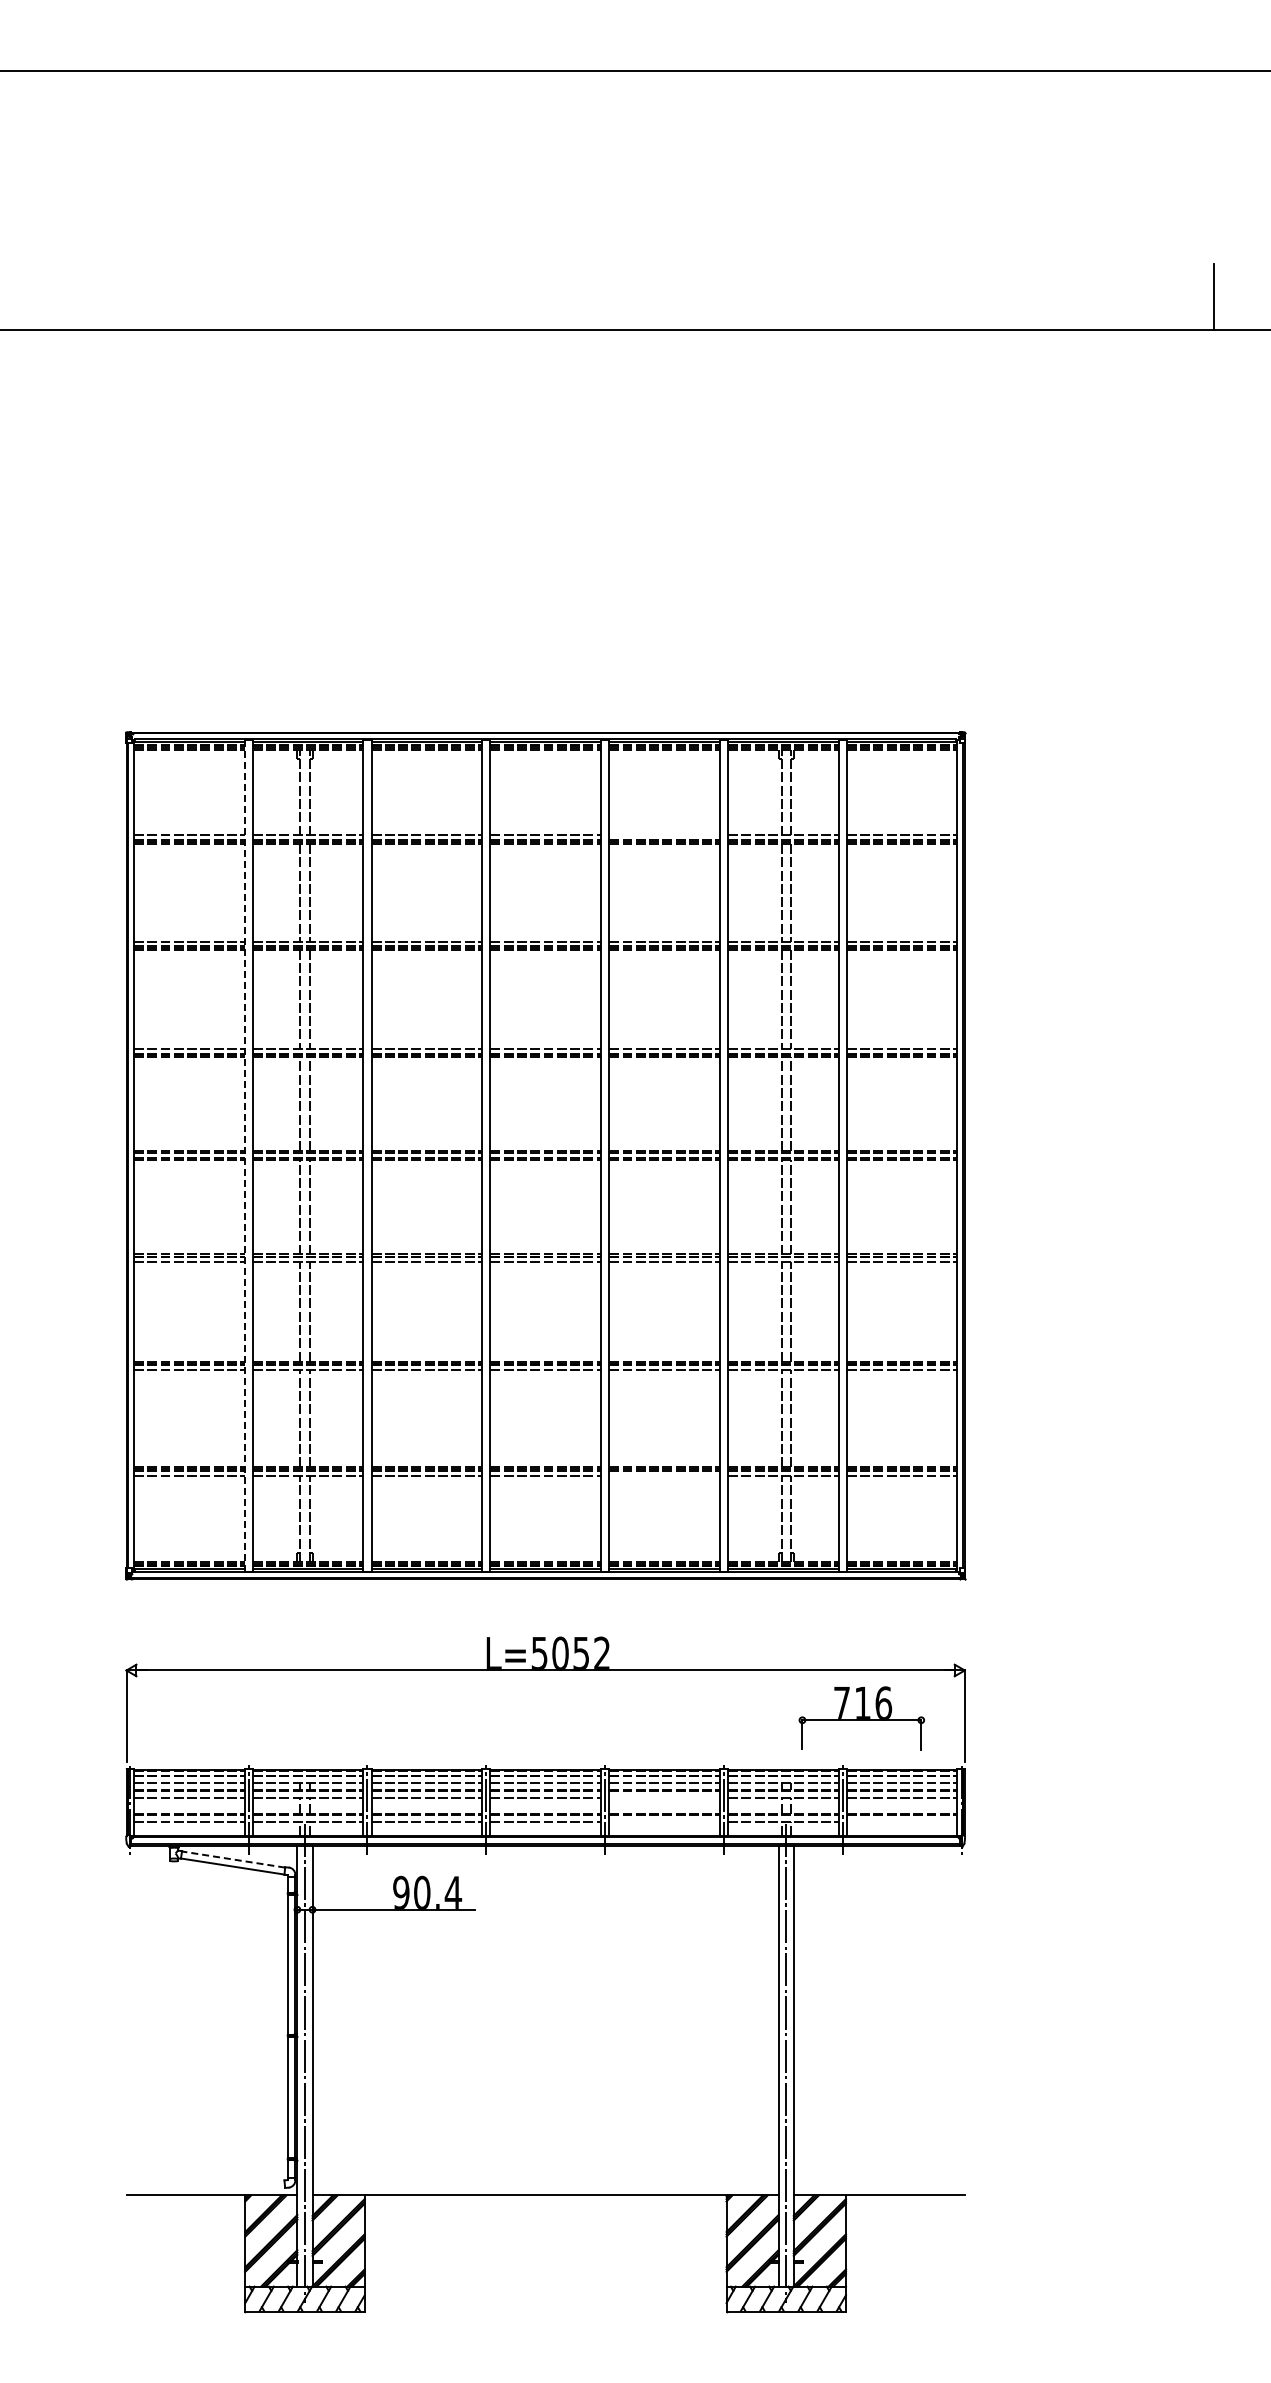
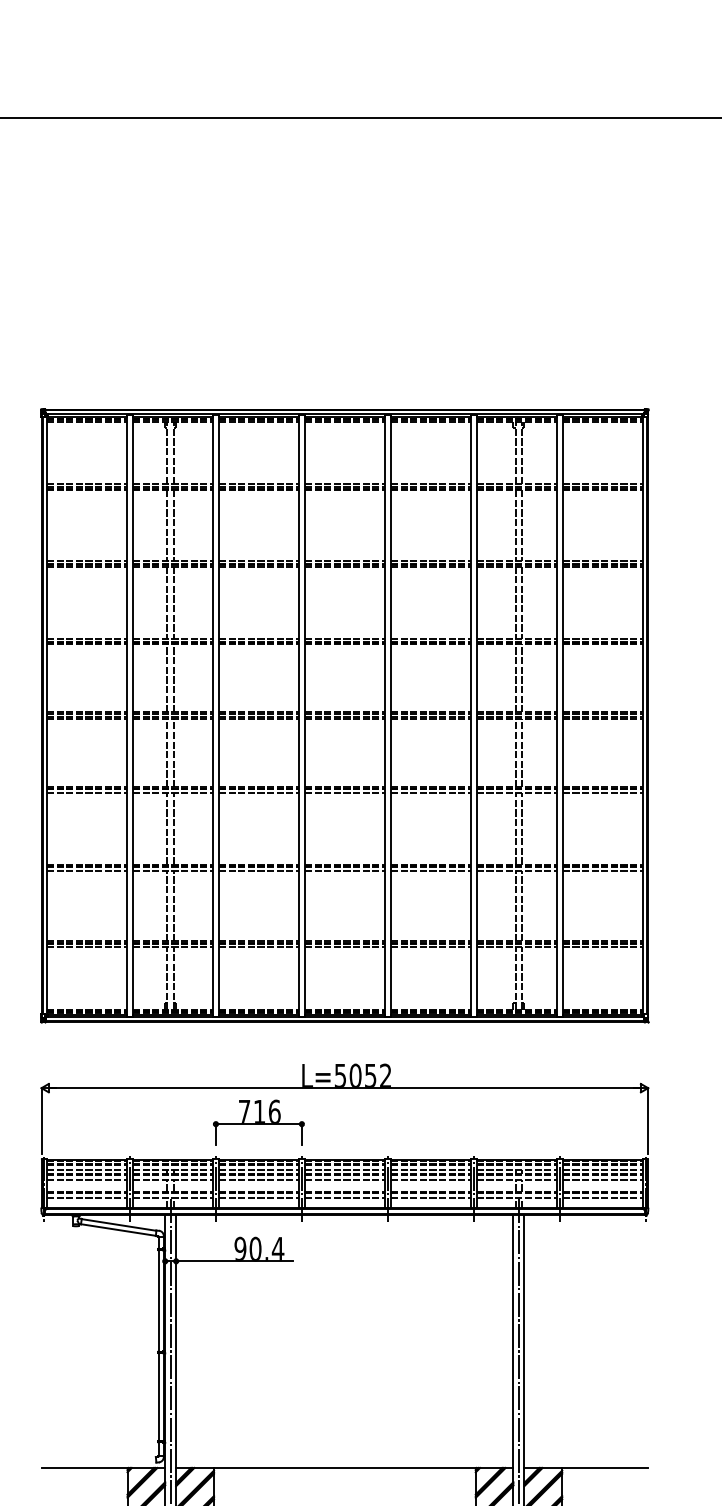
line: (664, 835) -> (430, 483), added
line: (244, 1155) -> (126, 715), dashed -> solid
line: (664, 1475) -> (430, 947), added
part: (861, 1718) -> (258, 1122), moved
line: (664, 1798) -> (430, 1180), added
line: (664, 1821) -> (430, 1197), added
line: (901, 1821) -> (602, 1197), added
line: (233, 1859) -> (119, 1224), dashed -> solid

